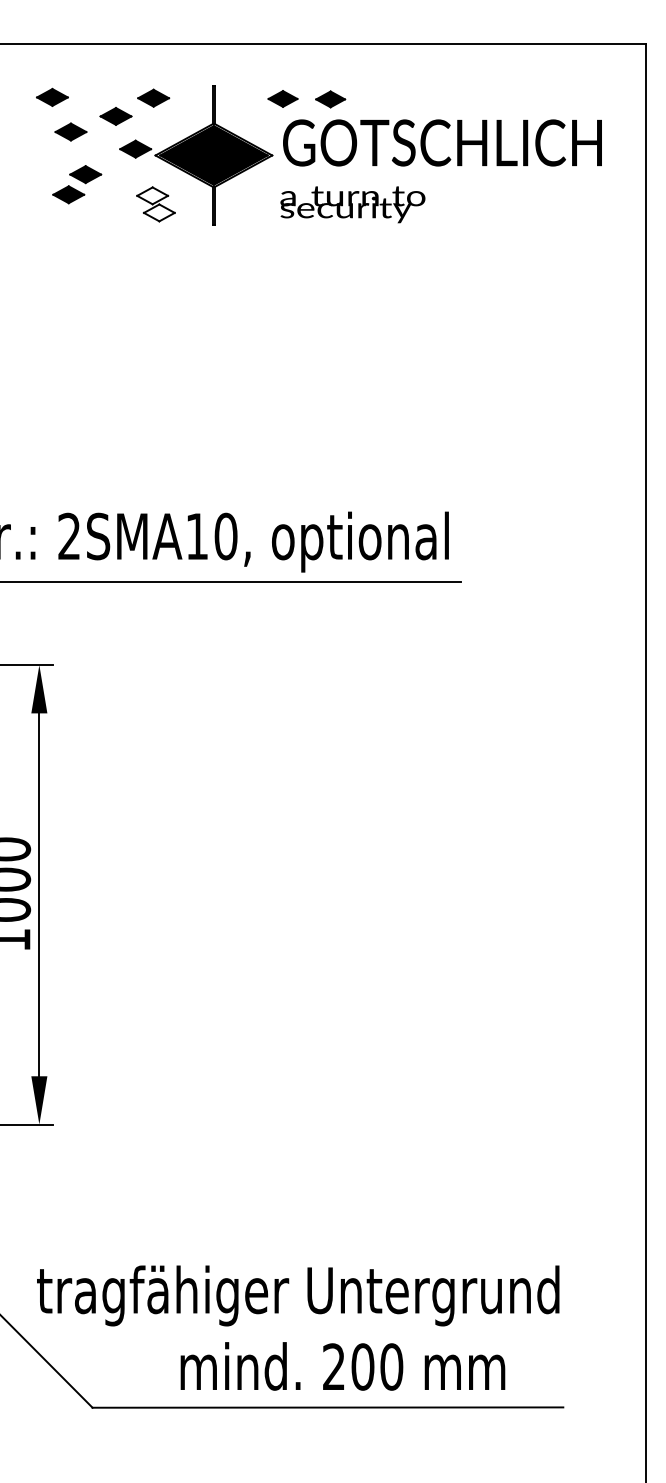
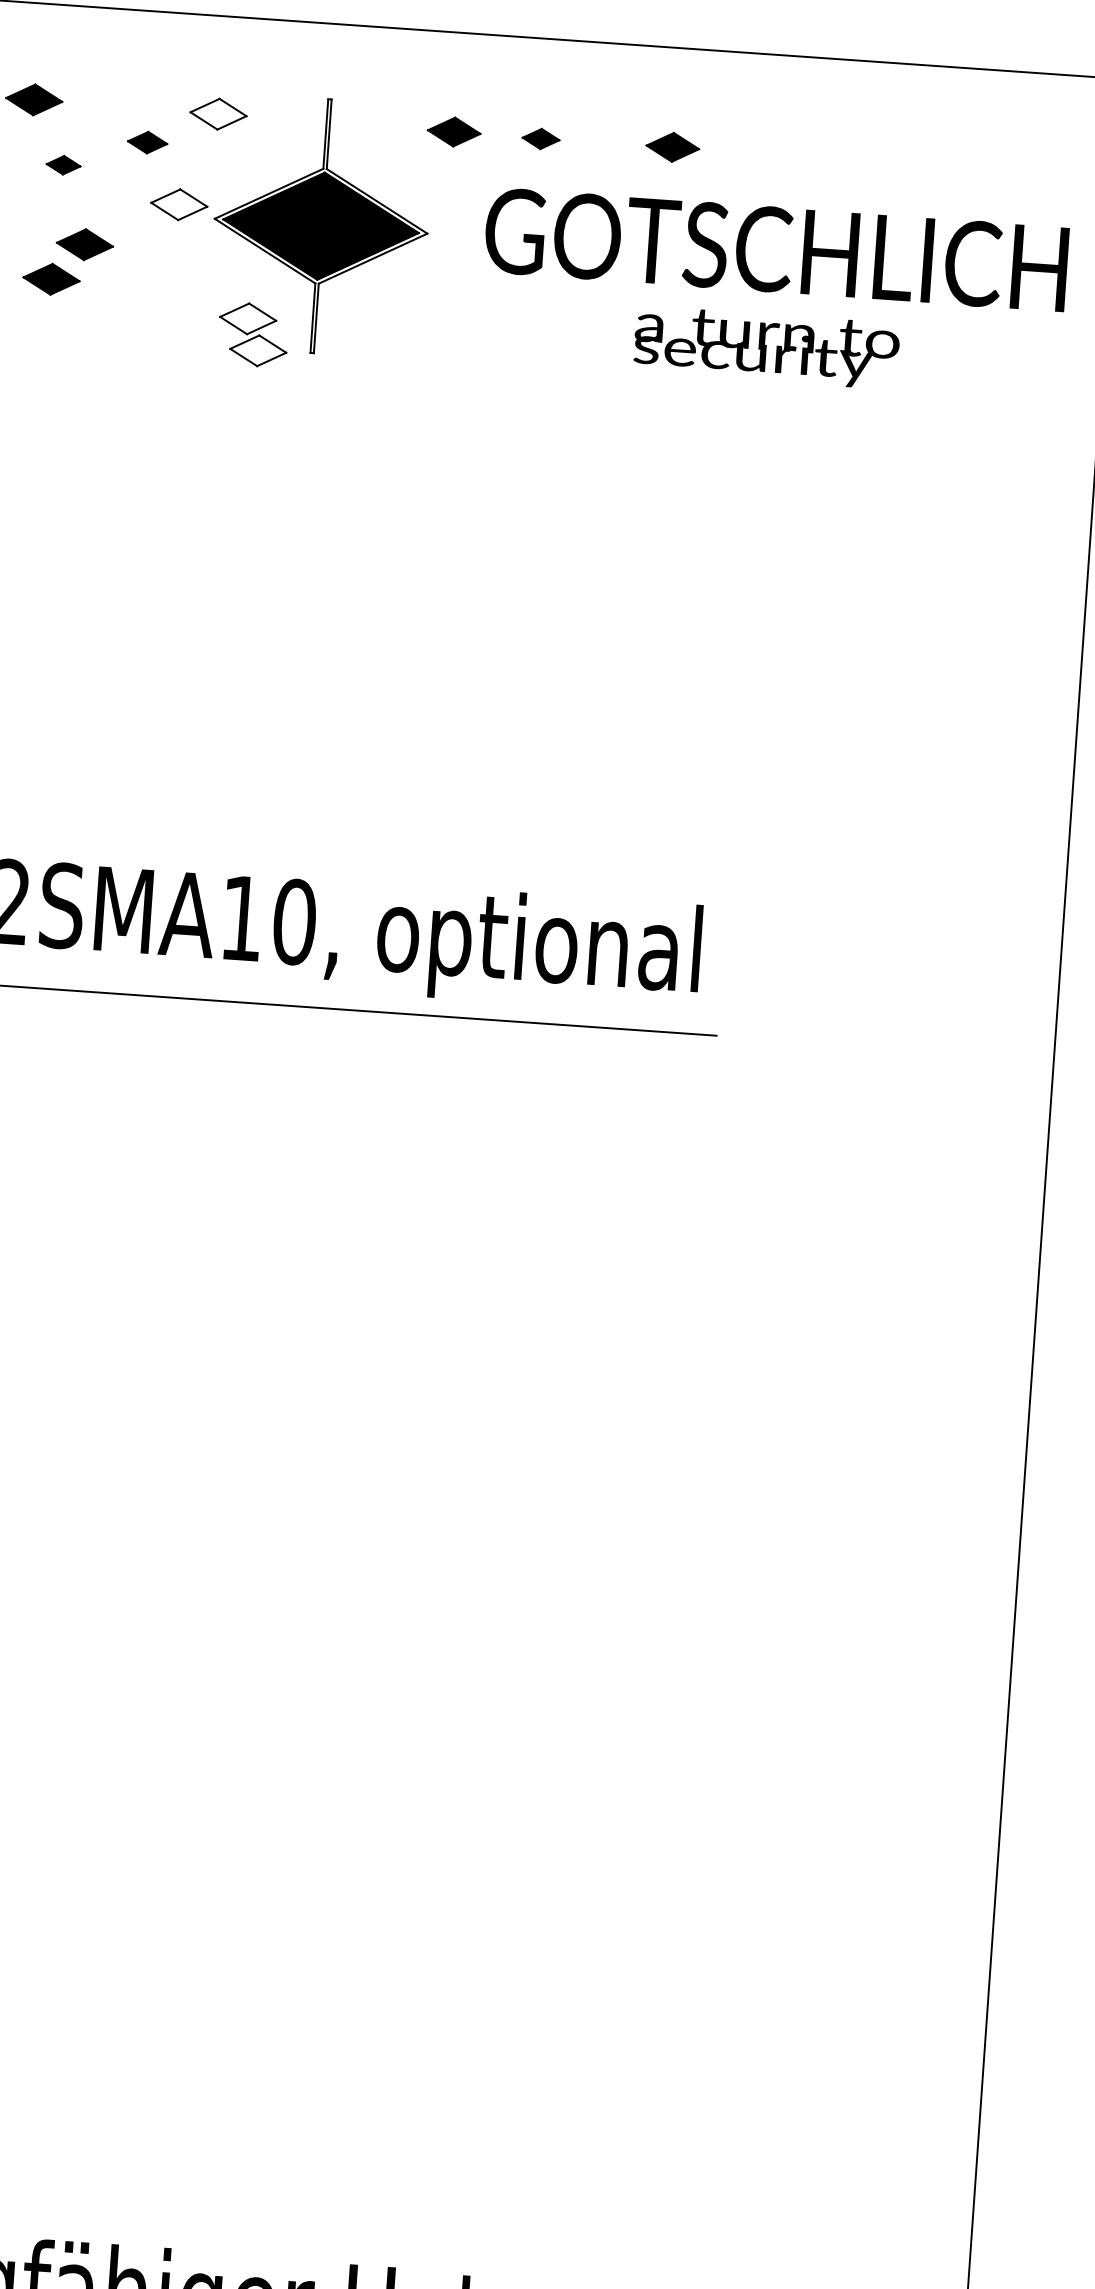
fill: (153, 97) -> (218, 112), removed
part: (402, 98) -> (671, 146), added
part: (330, 99) -> (540, 139), size x0.7
part: (115, 116) -> (146, 142), size x0.7
part: (70, 131) -> (62, 164), size x0.6
text: (442, 142) -> (776, 248), moved
fill: (135, 148) -> (179, 203), removed
part: (155, 204) -> (252, 334), moved
text: (352, 204) -> (765, 347), moved

